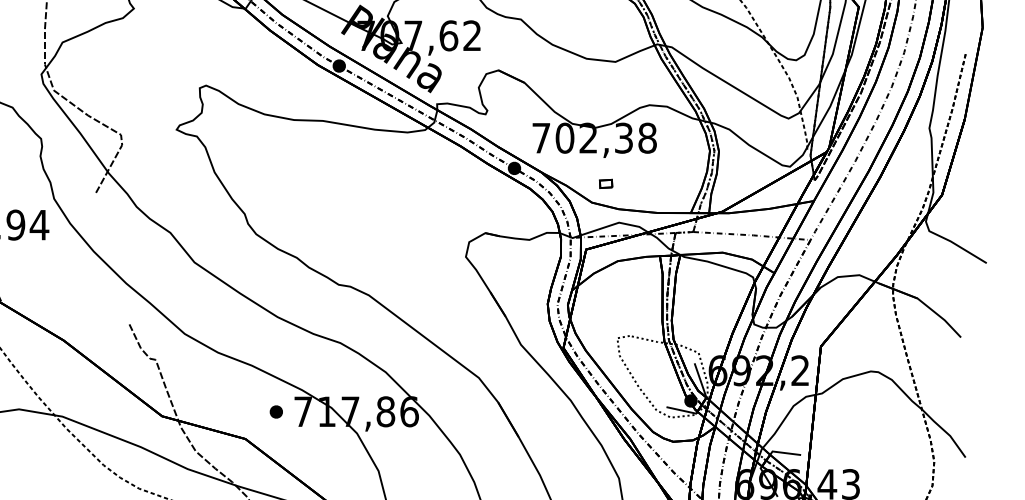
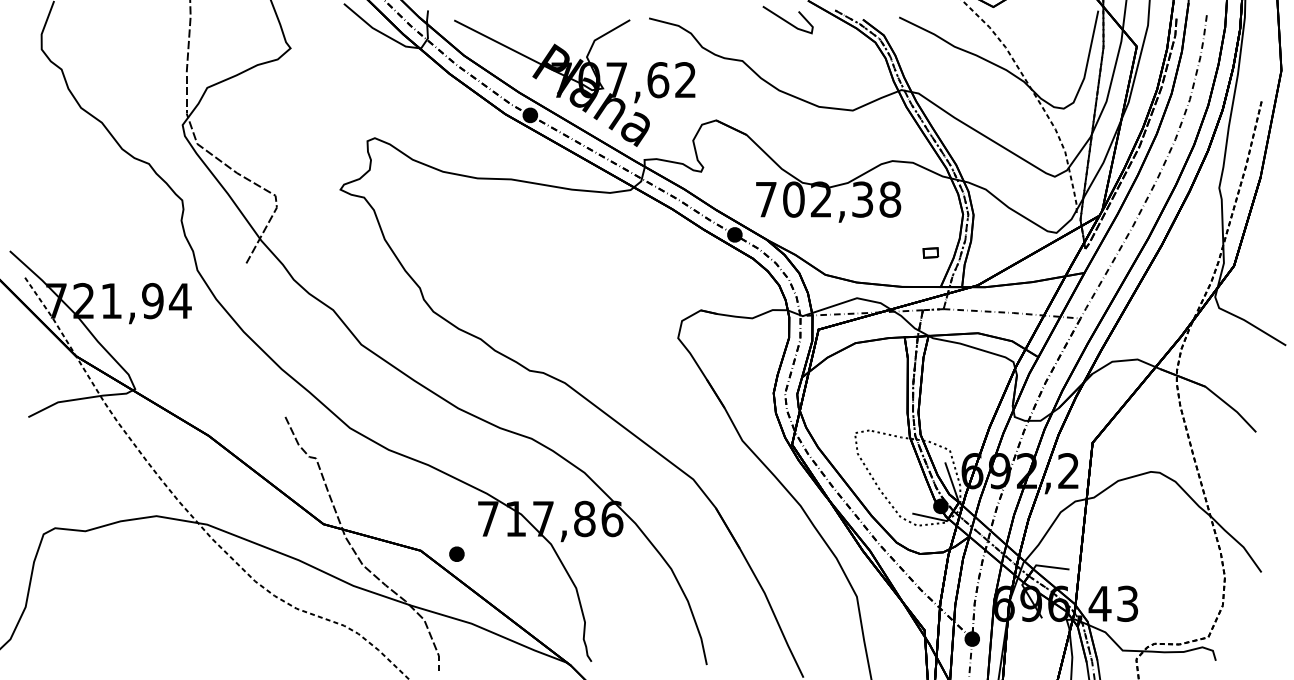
part: (605, 183) -> (930, 252), moved
part: (276, 411) -> (456, 553), moved

